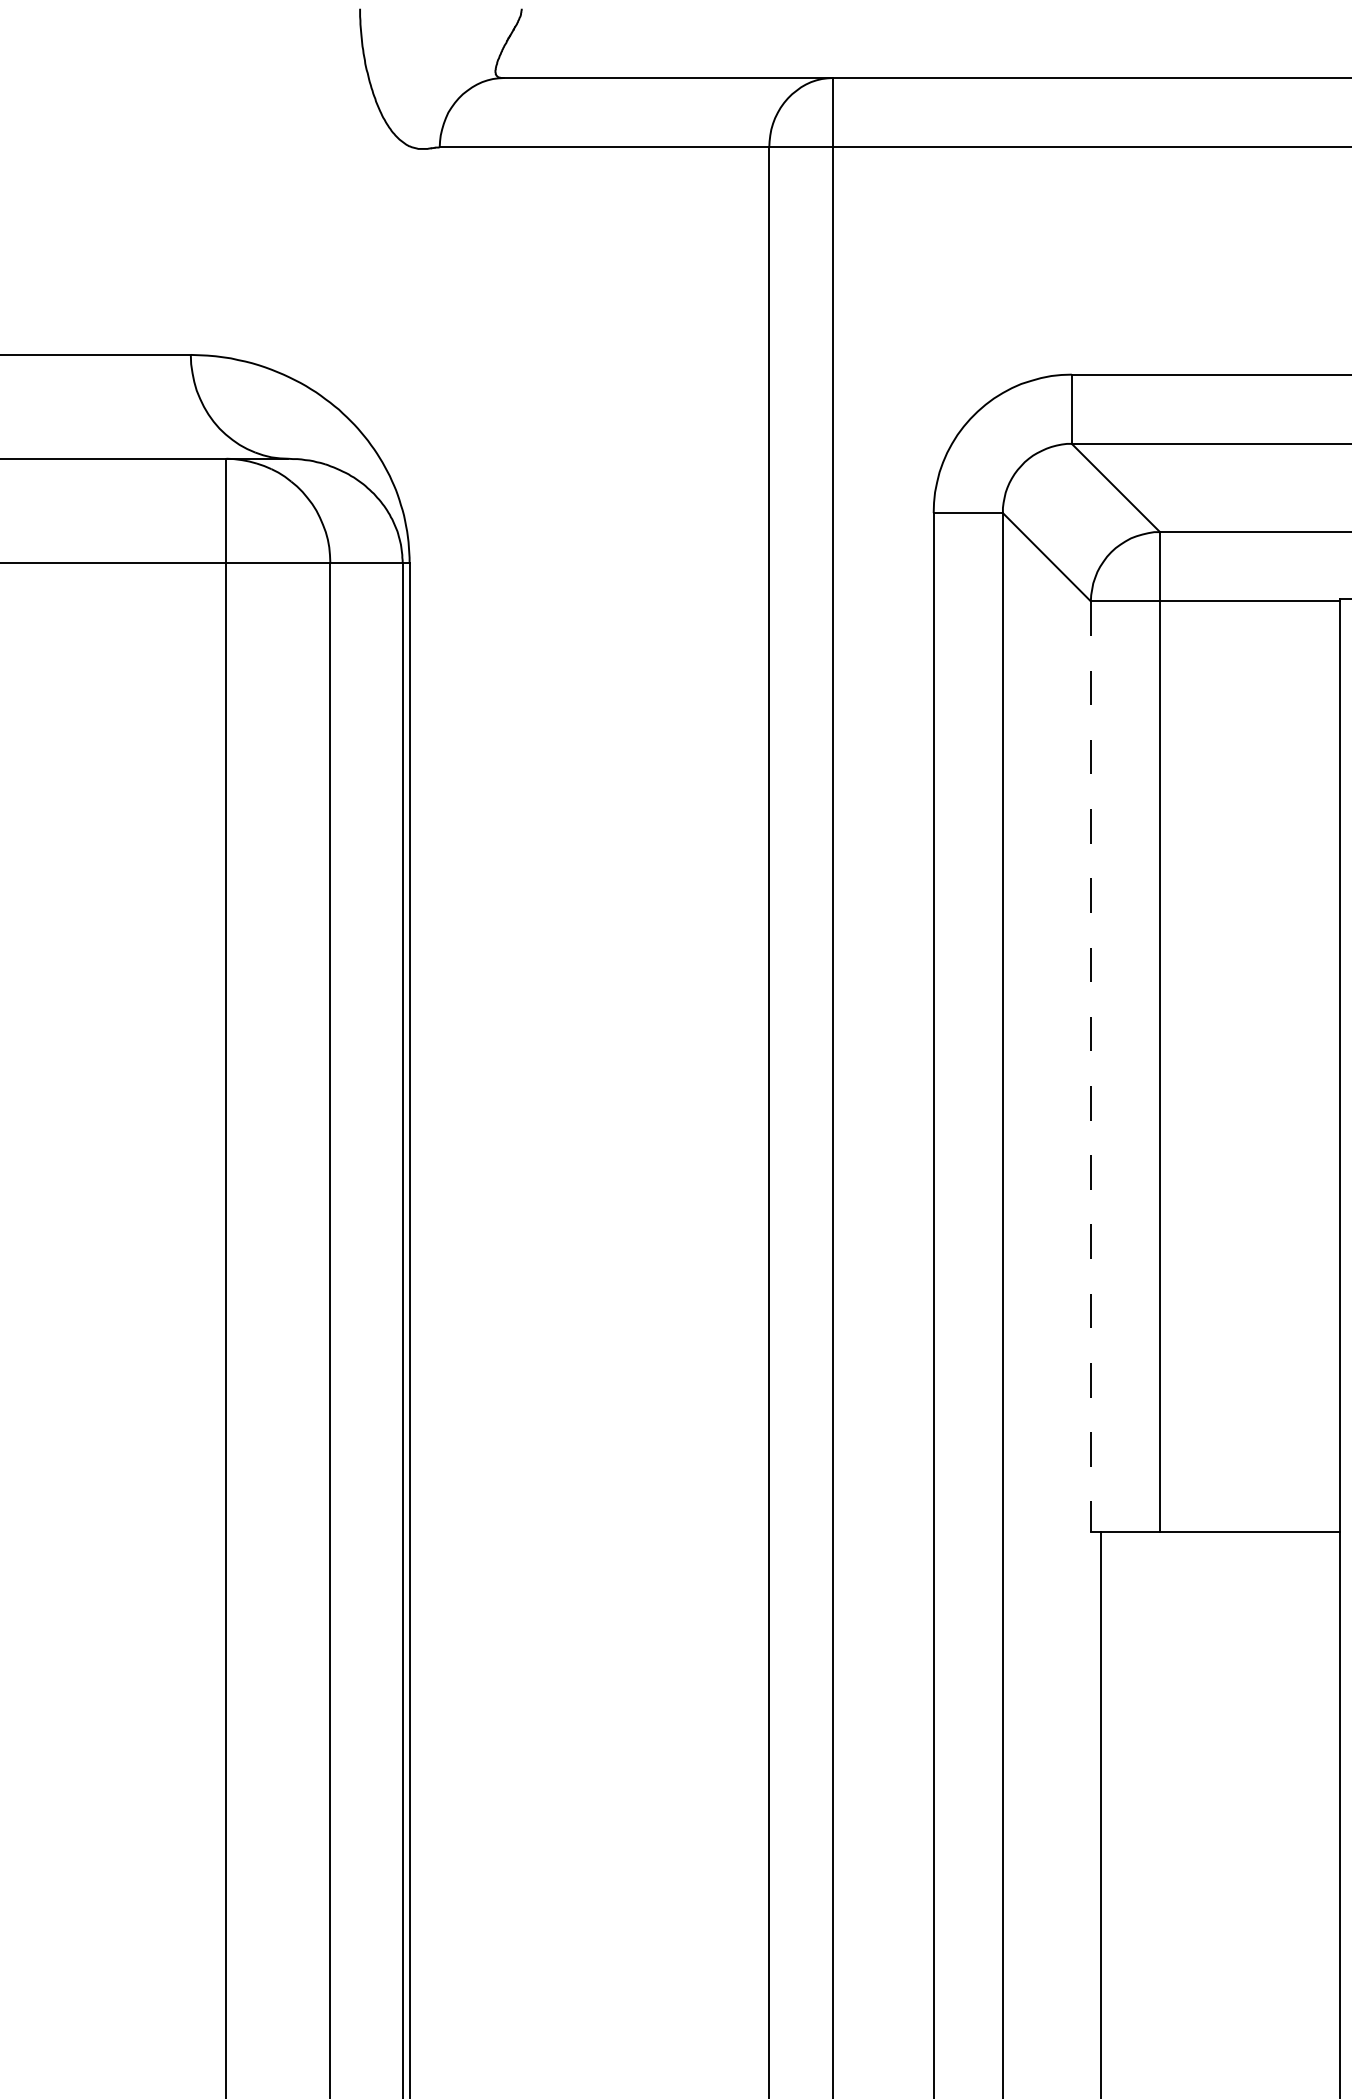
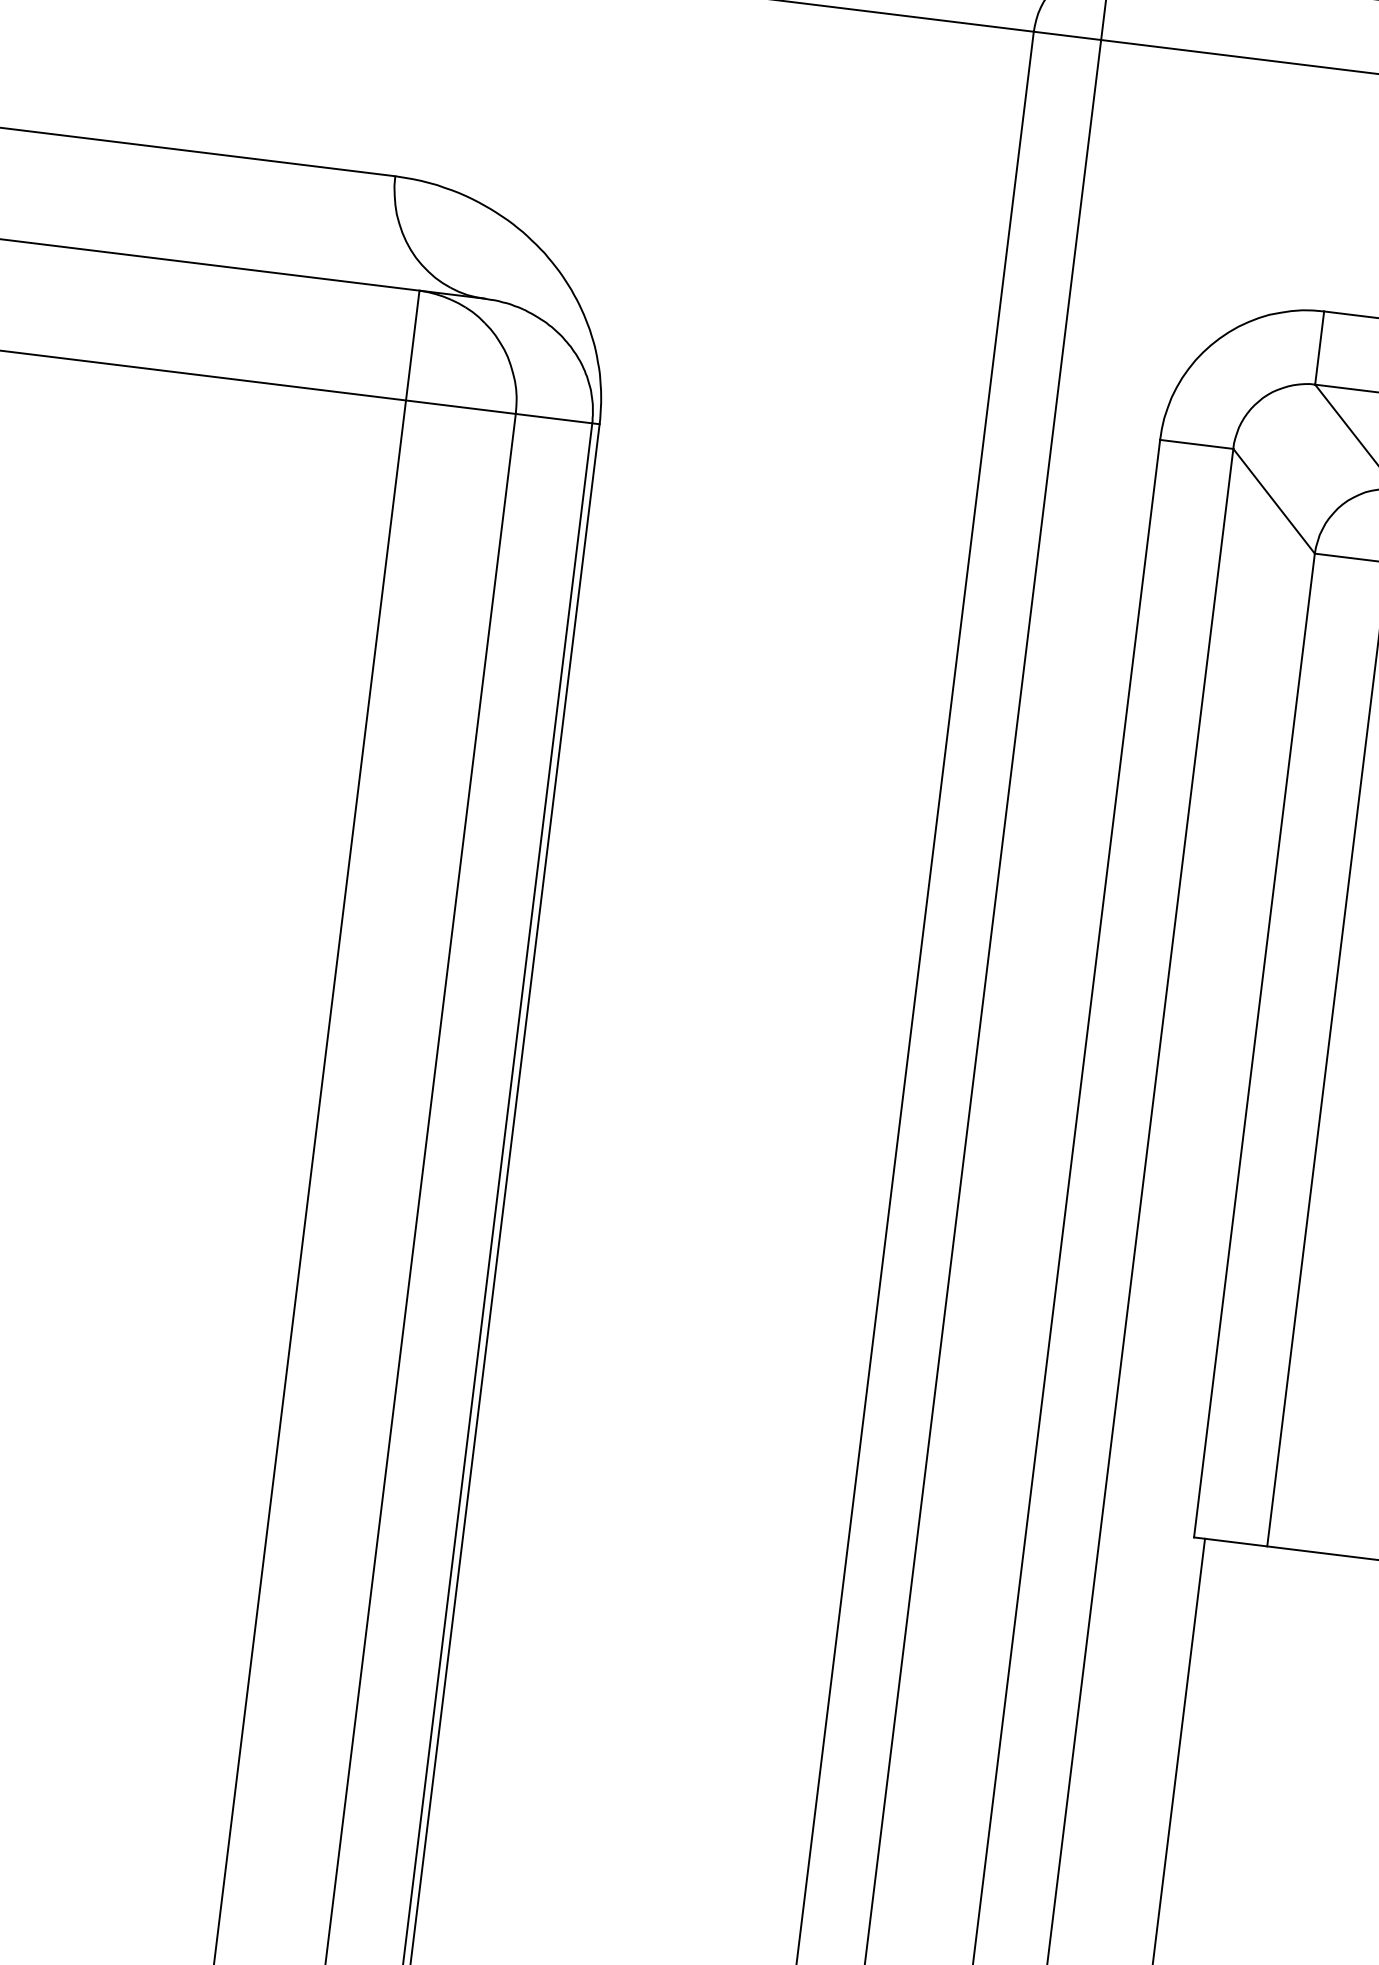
line: (1090, 1067) -> (1253, 1046), dashed -> solid

